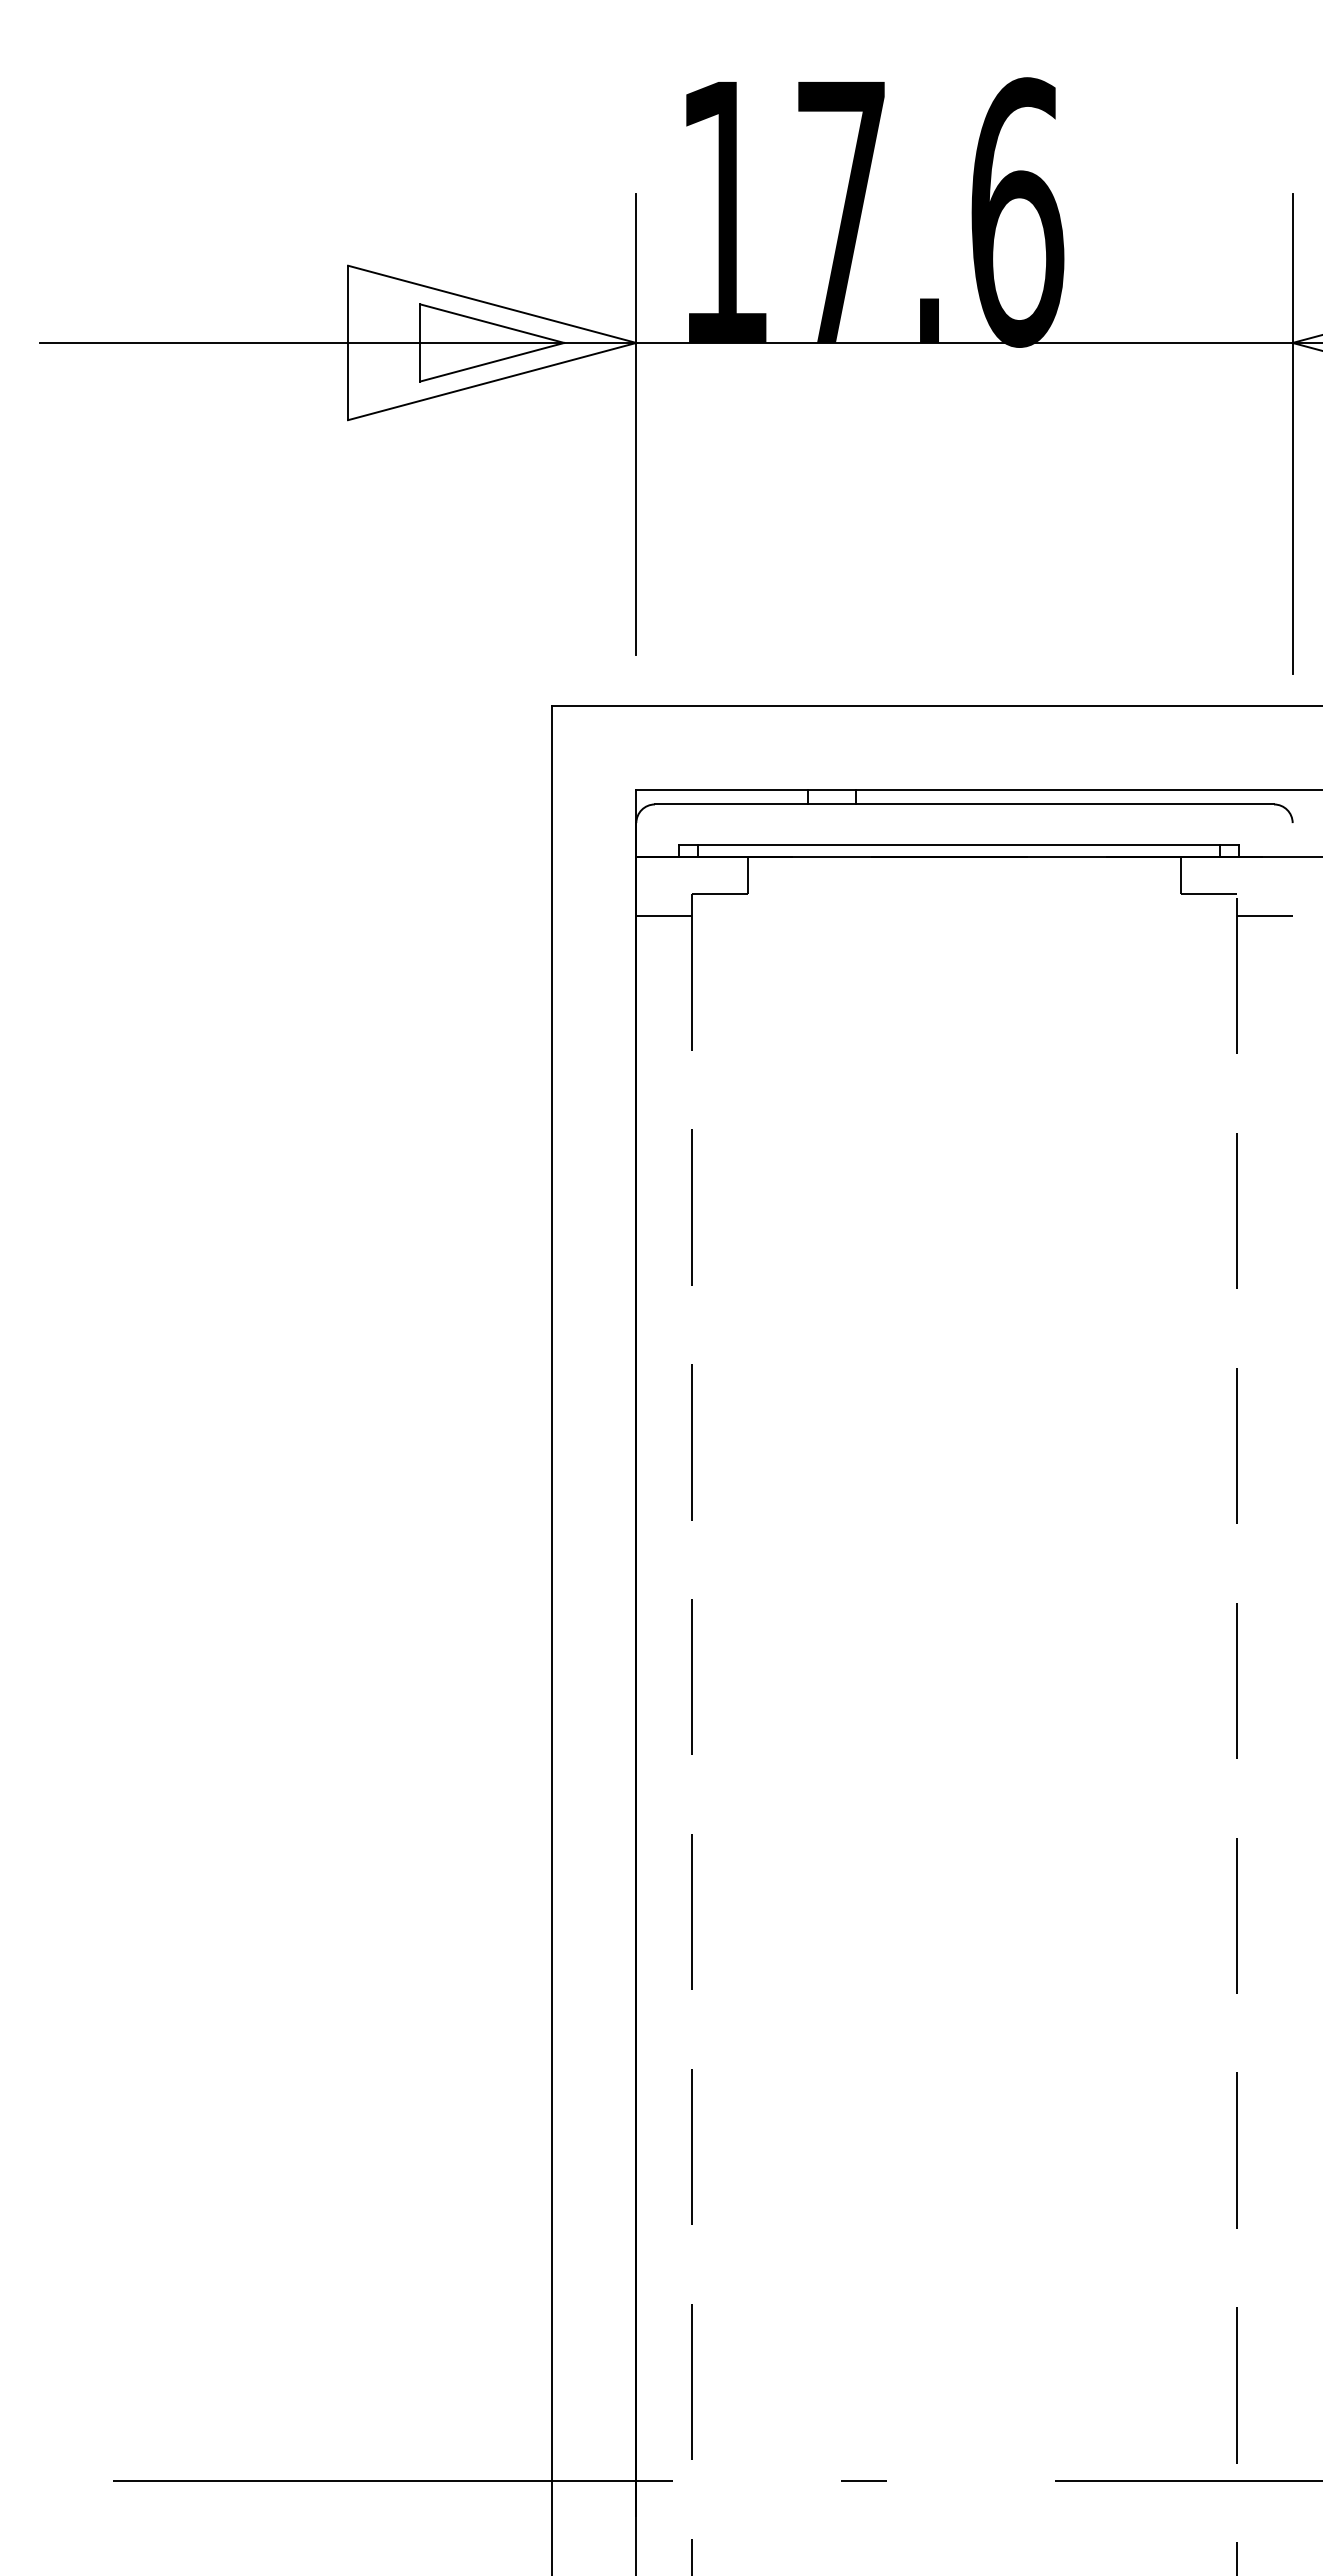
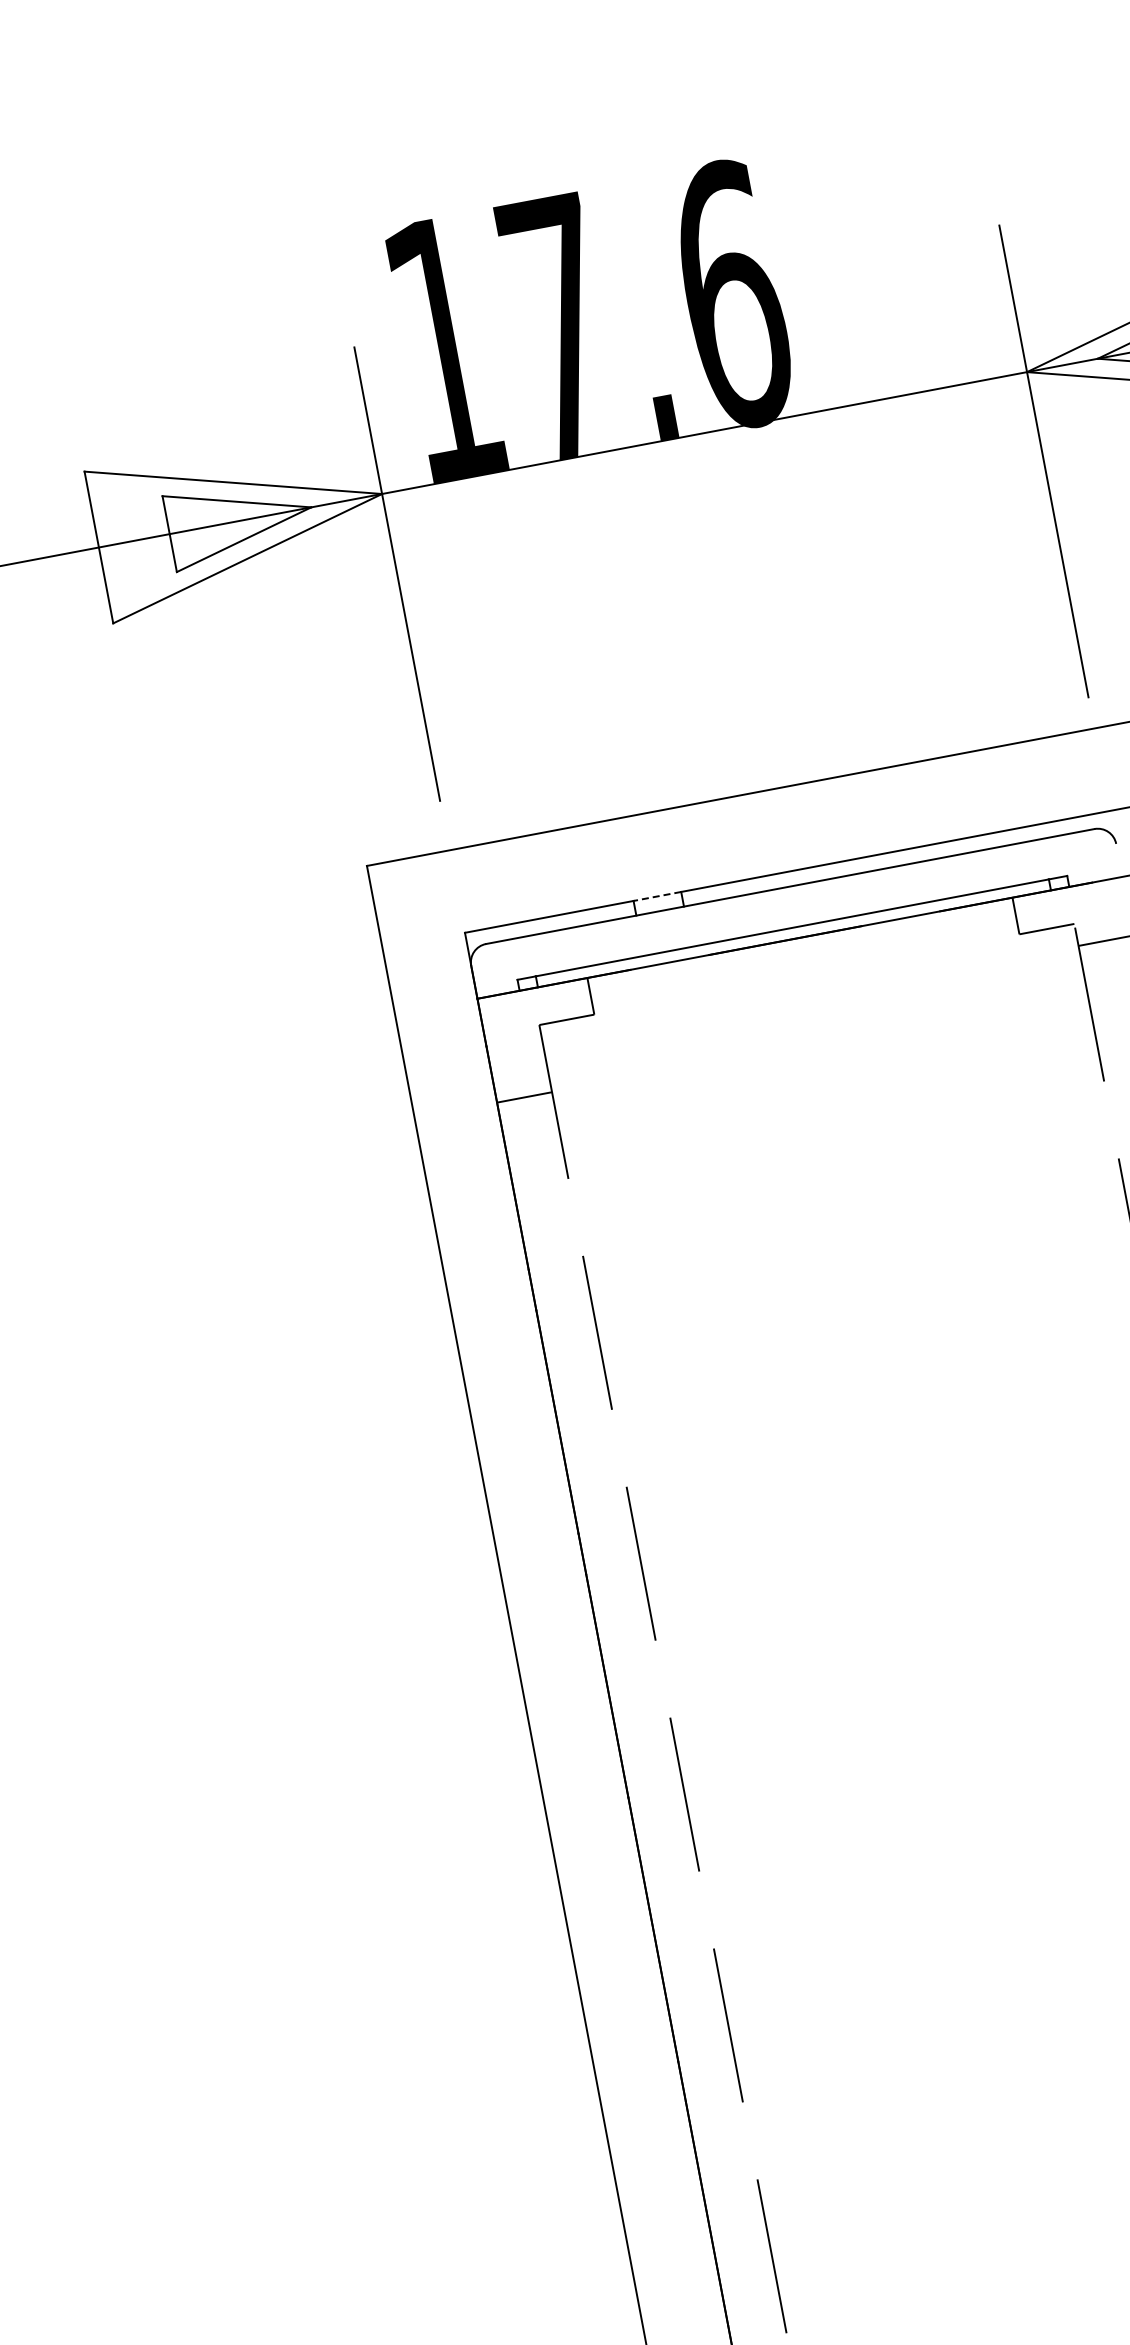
line: (831, 789) -> (656, 896), solid -> dashed
line: (664, 916) -> (524, 1097), moved

